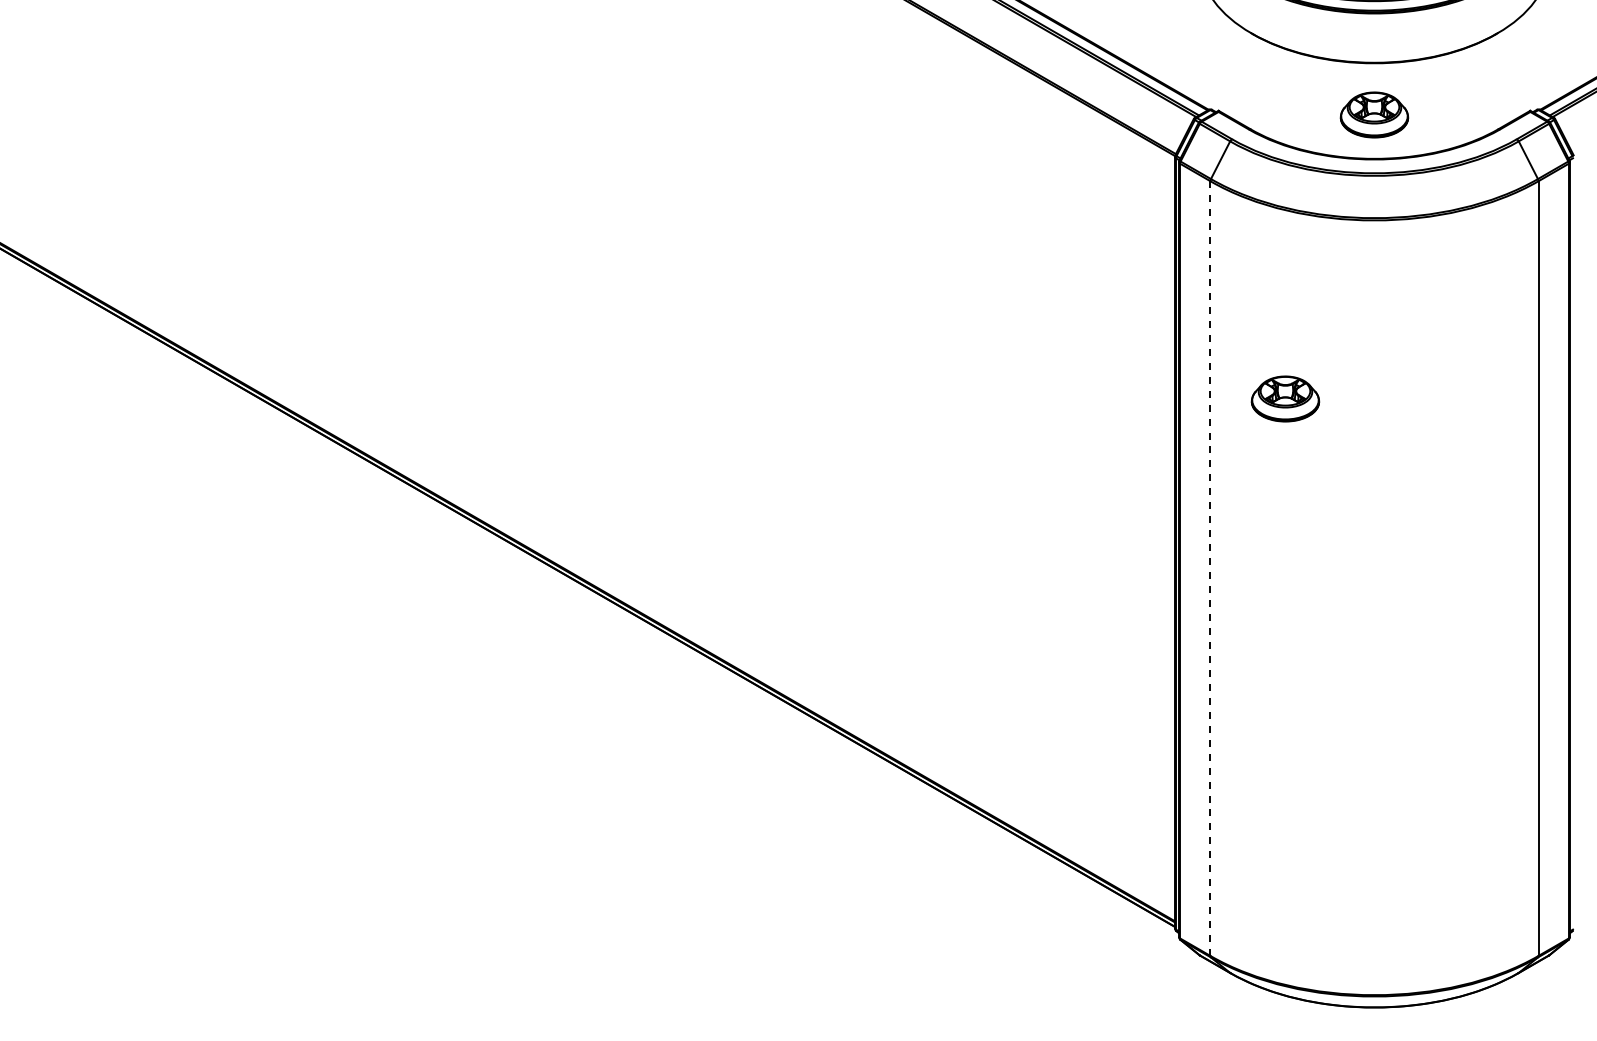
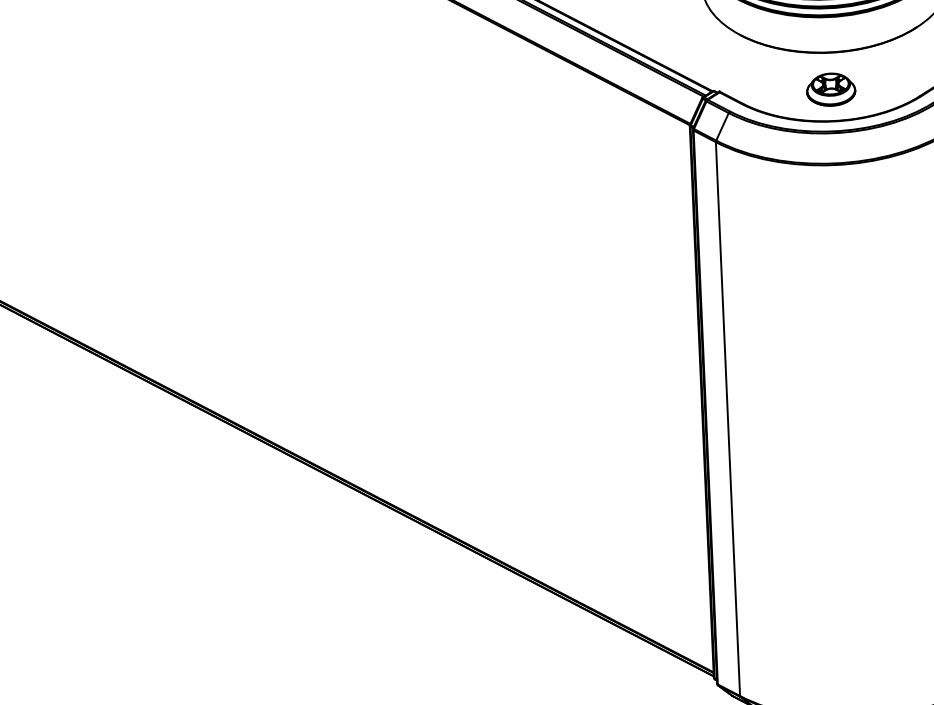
part: (1285, 398) -> (776, 295), removed
line: (1210, 569) -> (728, 419), dashed -> solid

